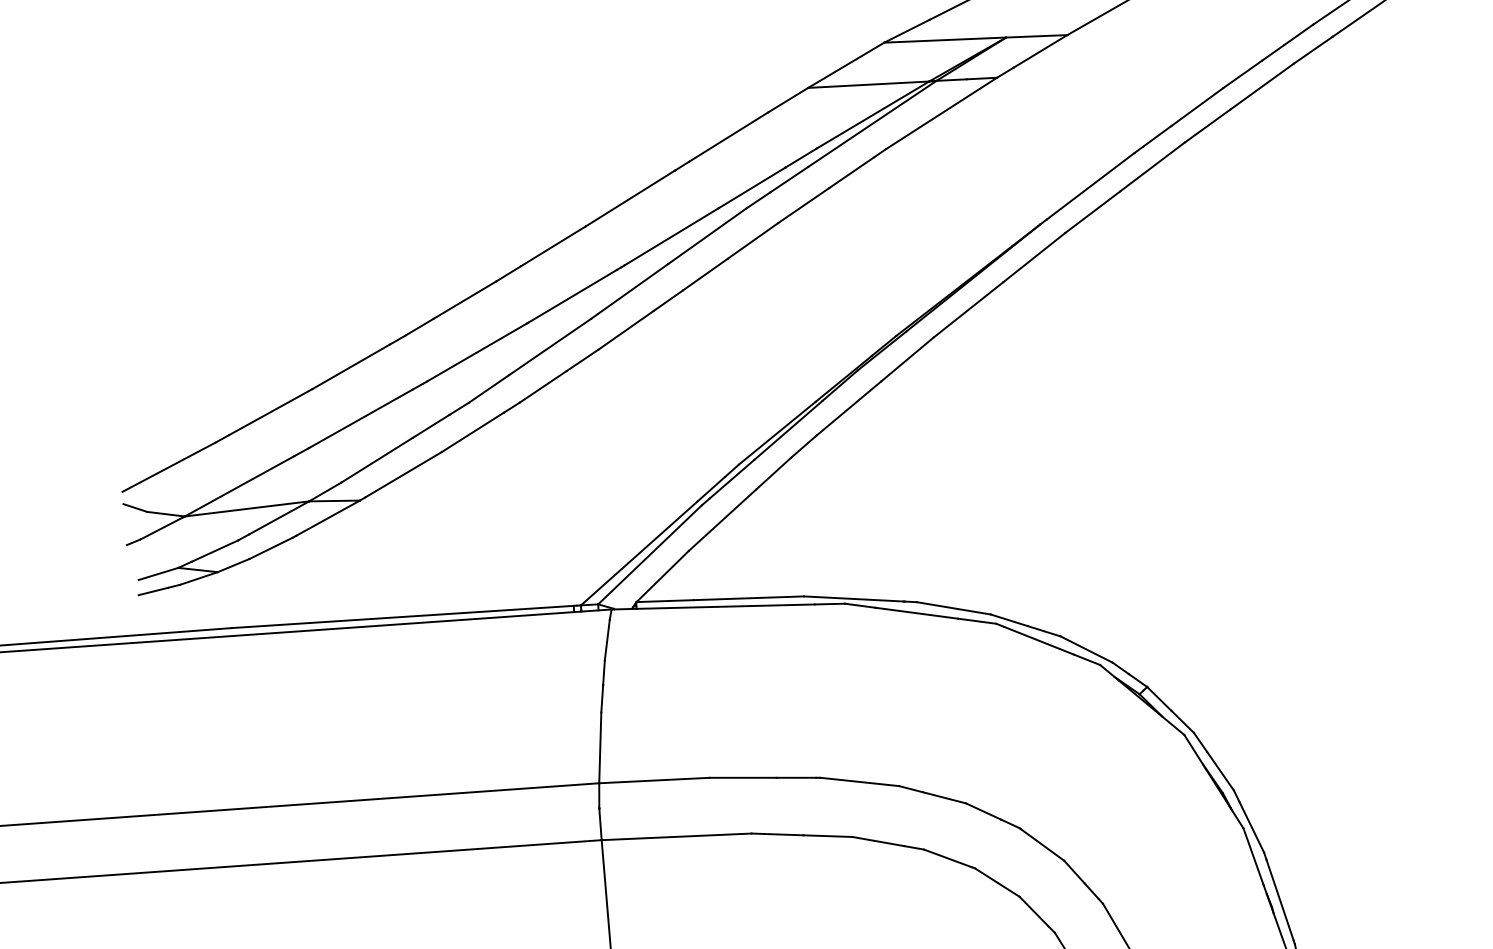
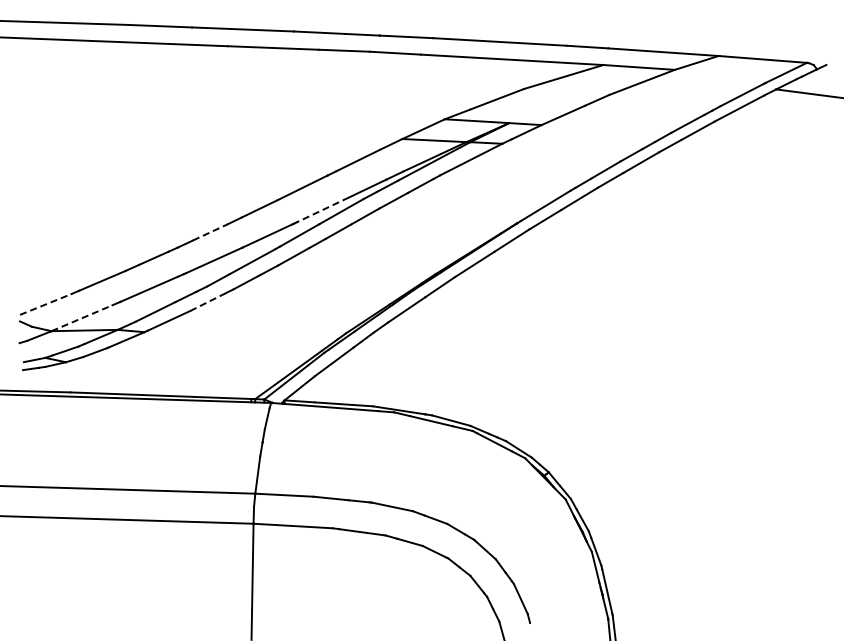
line: (671, 237) -> (322, 210), solid -> dashed
line: (464, 300) -> (210, 232), solid -> dashed
line: (472, 432) -> (207, 302), solid -> dashed
line: (168, 467) -> (45, 304), solid -> dashed
line: (240, 486) -> (82, 318), solid -> dashed

